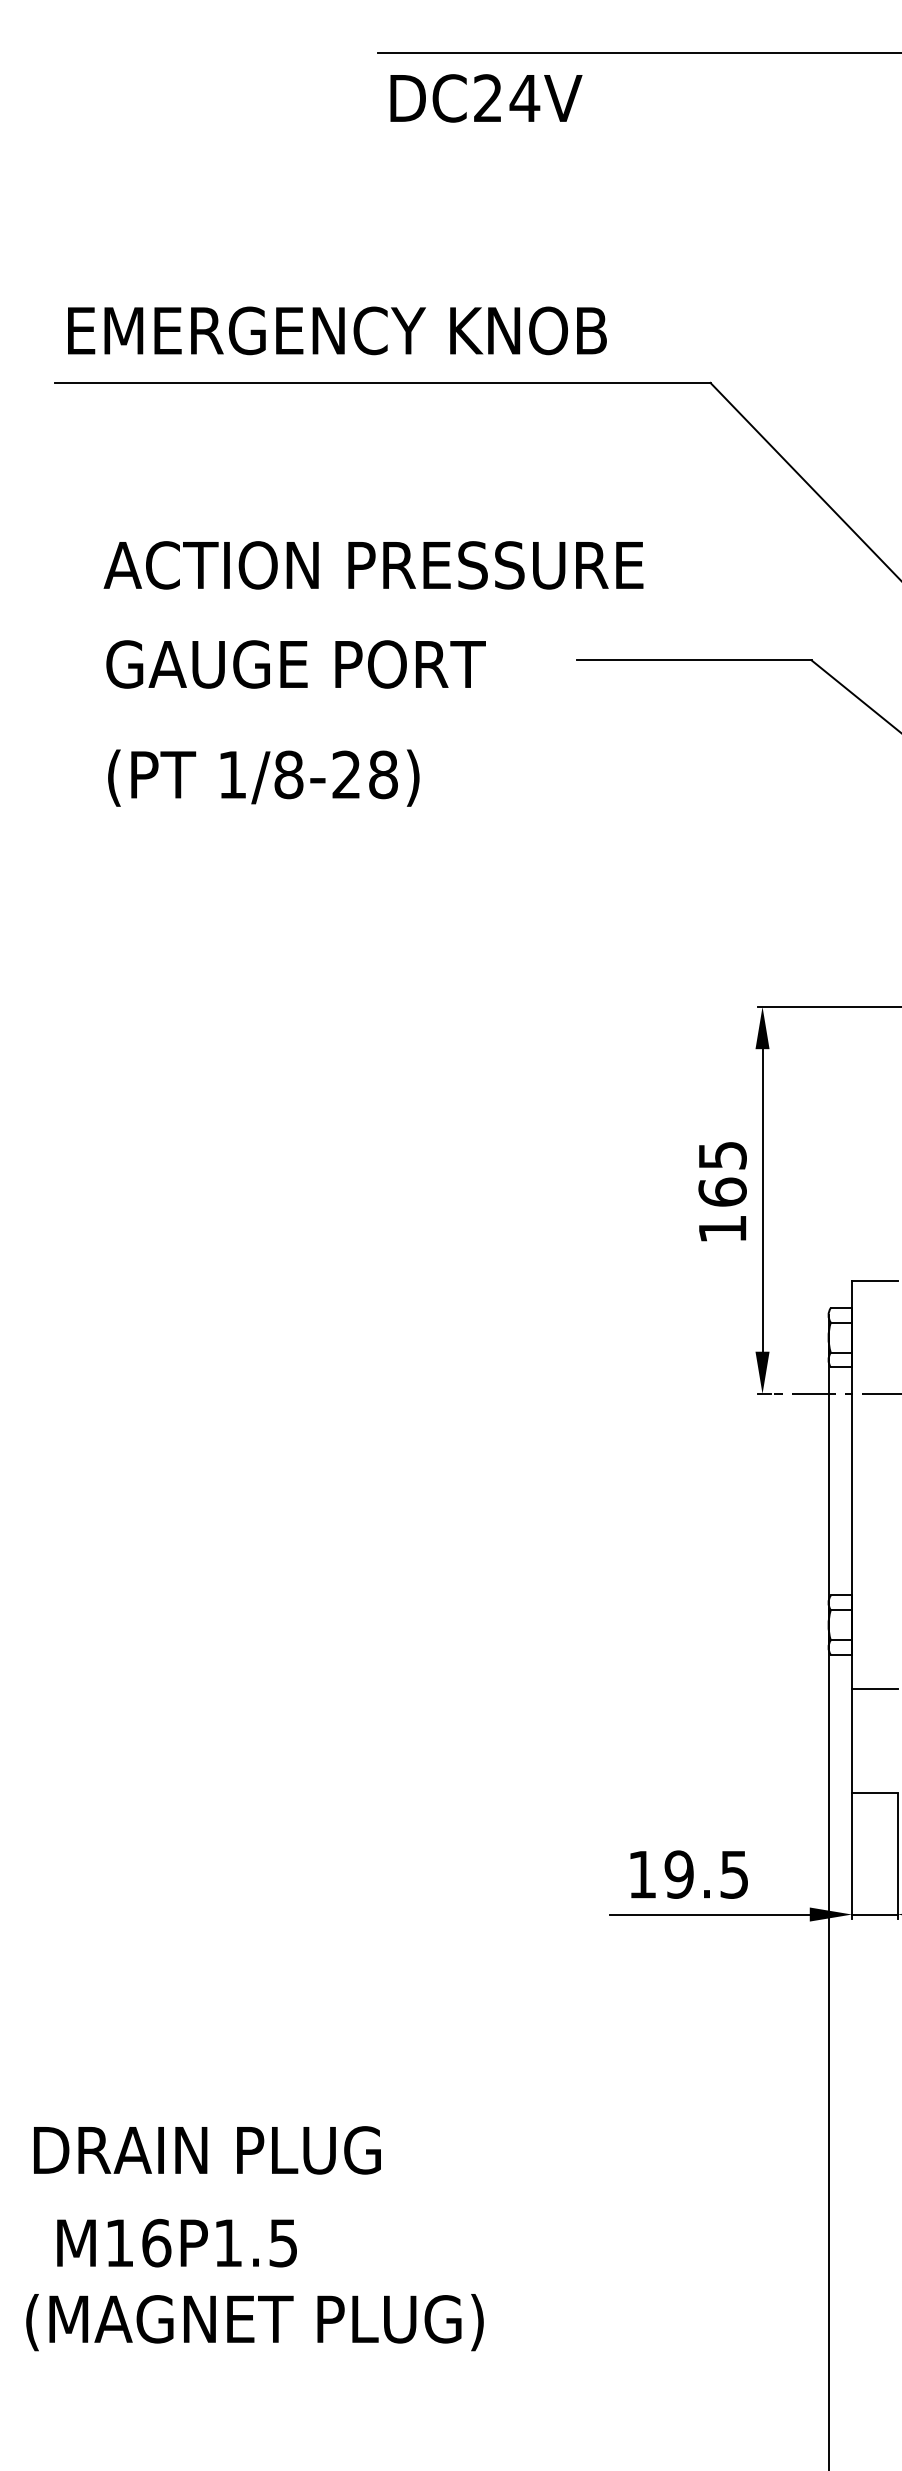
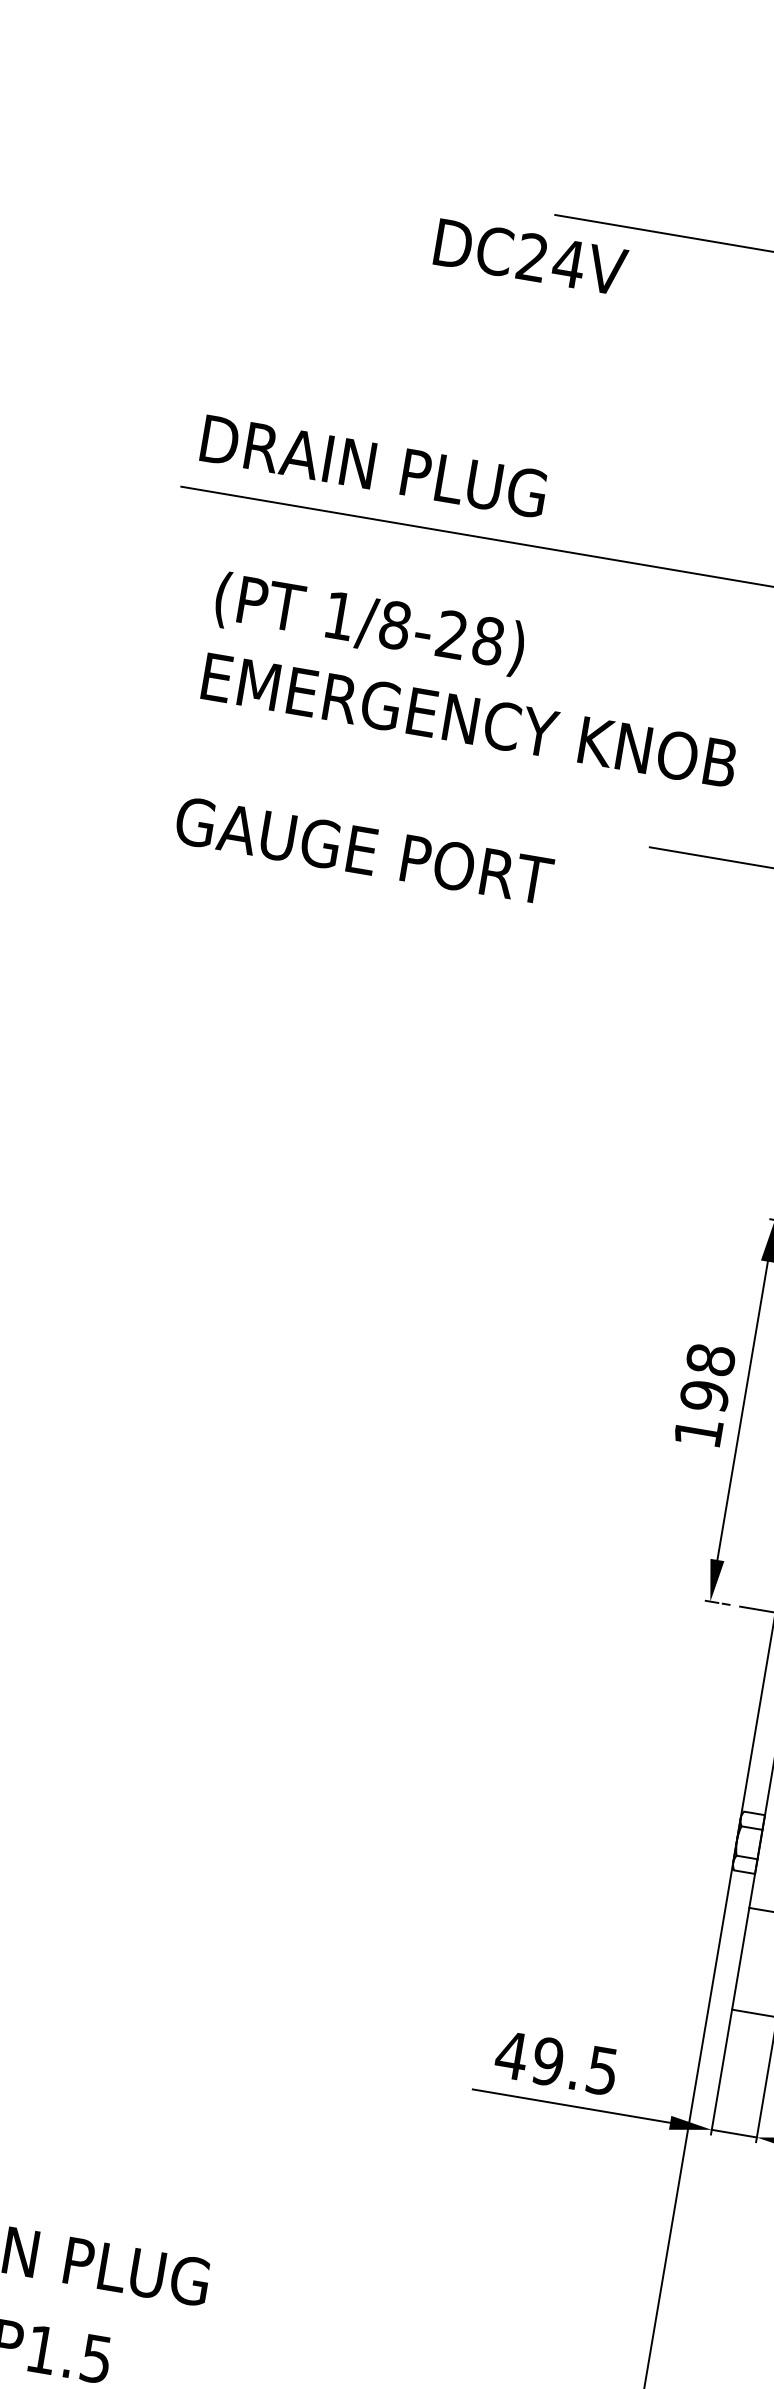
text: (486, 98) -> (531, 257), moved
text: (339, 330) -> (470, 482), EMERGENCY KNOB -> DRAIN PLUG
text: (375, 565) -> (466, 720), ACTION PRESSURE -> EMERGENCY KNOB
text: (295, 664) -> (363, 850), moved
text: (263, 777) -> (369, 623), moved
text: (722, 1173) -> (707, 1377), 165 -> 198
text: (642, 1874) -> (511, 2055), 19.5 -> 49.5

